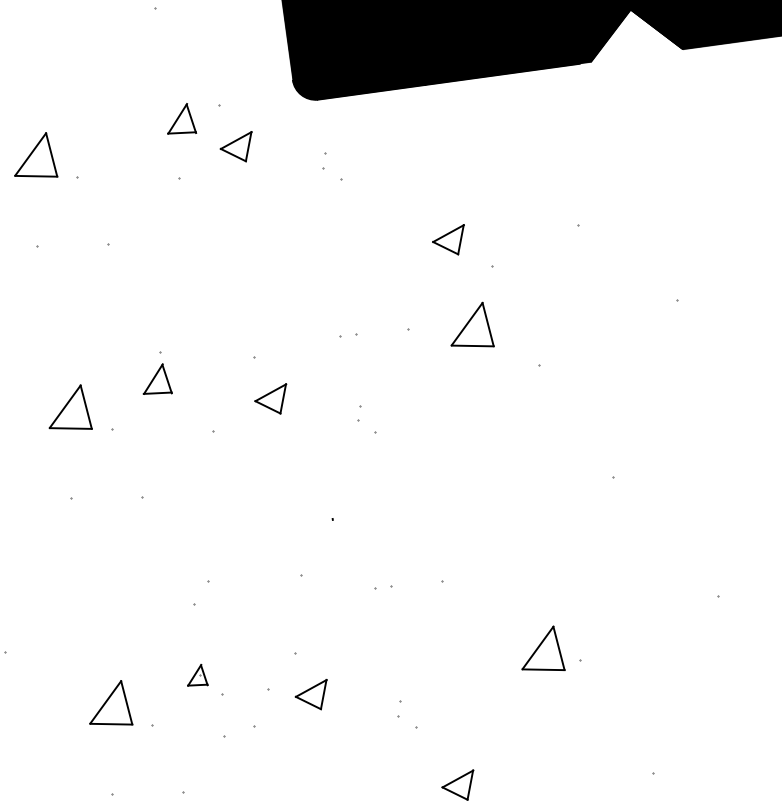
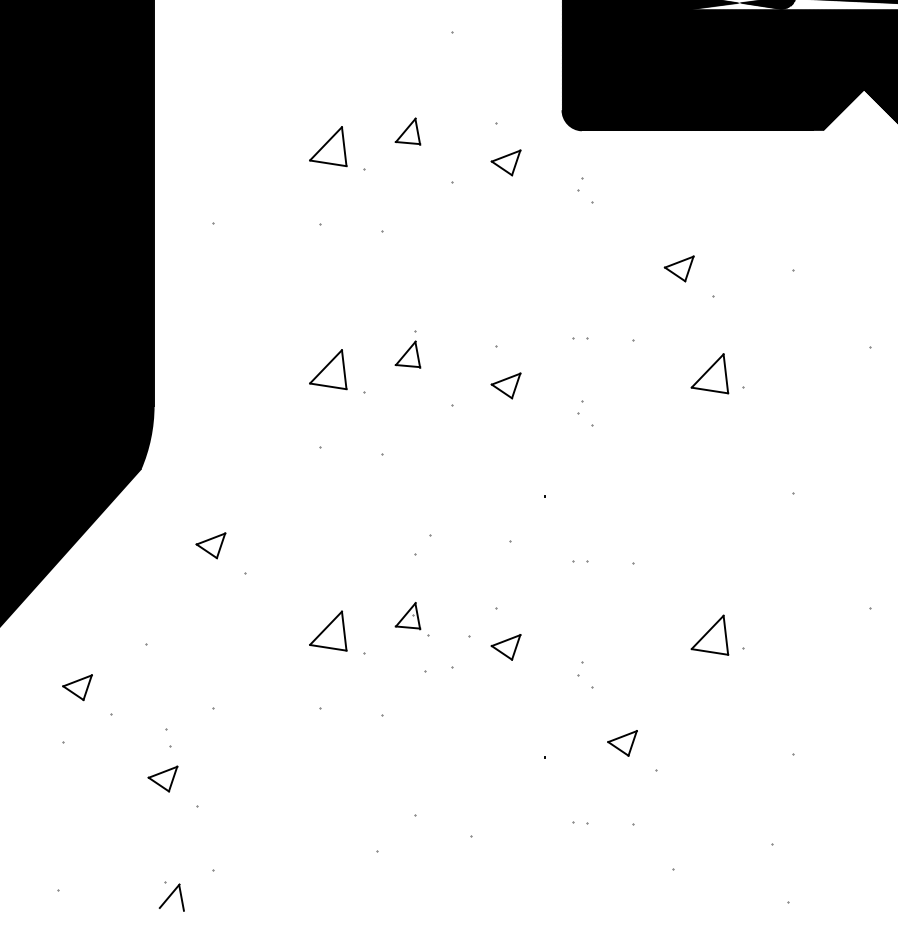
part: (179, 119) -> (407, 131), moved
part: (469, 326) -> (709, 373), moved
part: (196, 676) -> (407, 616), size x1.43

